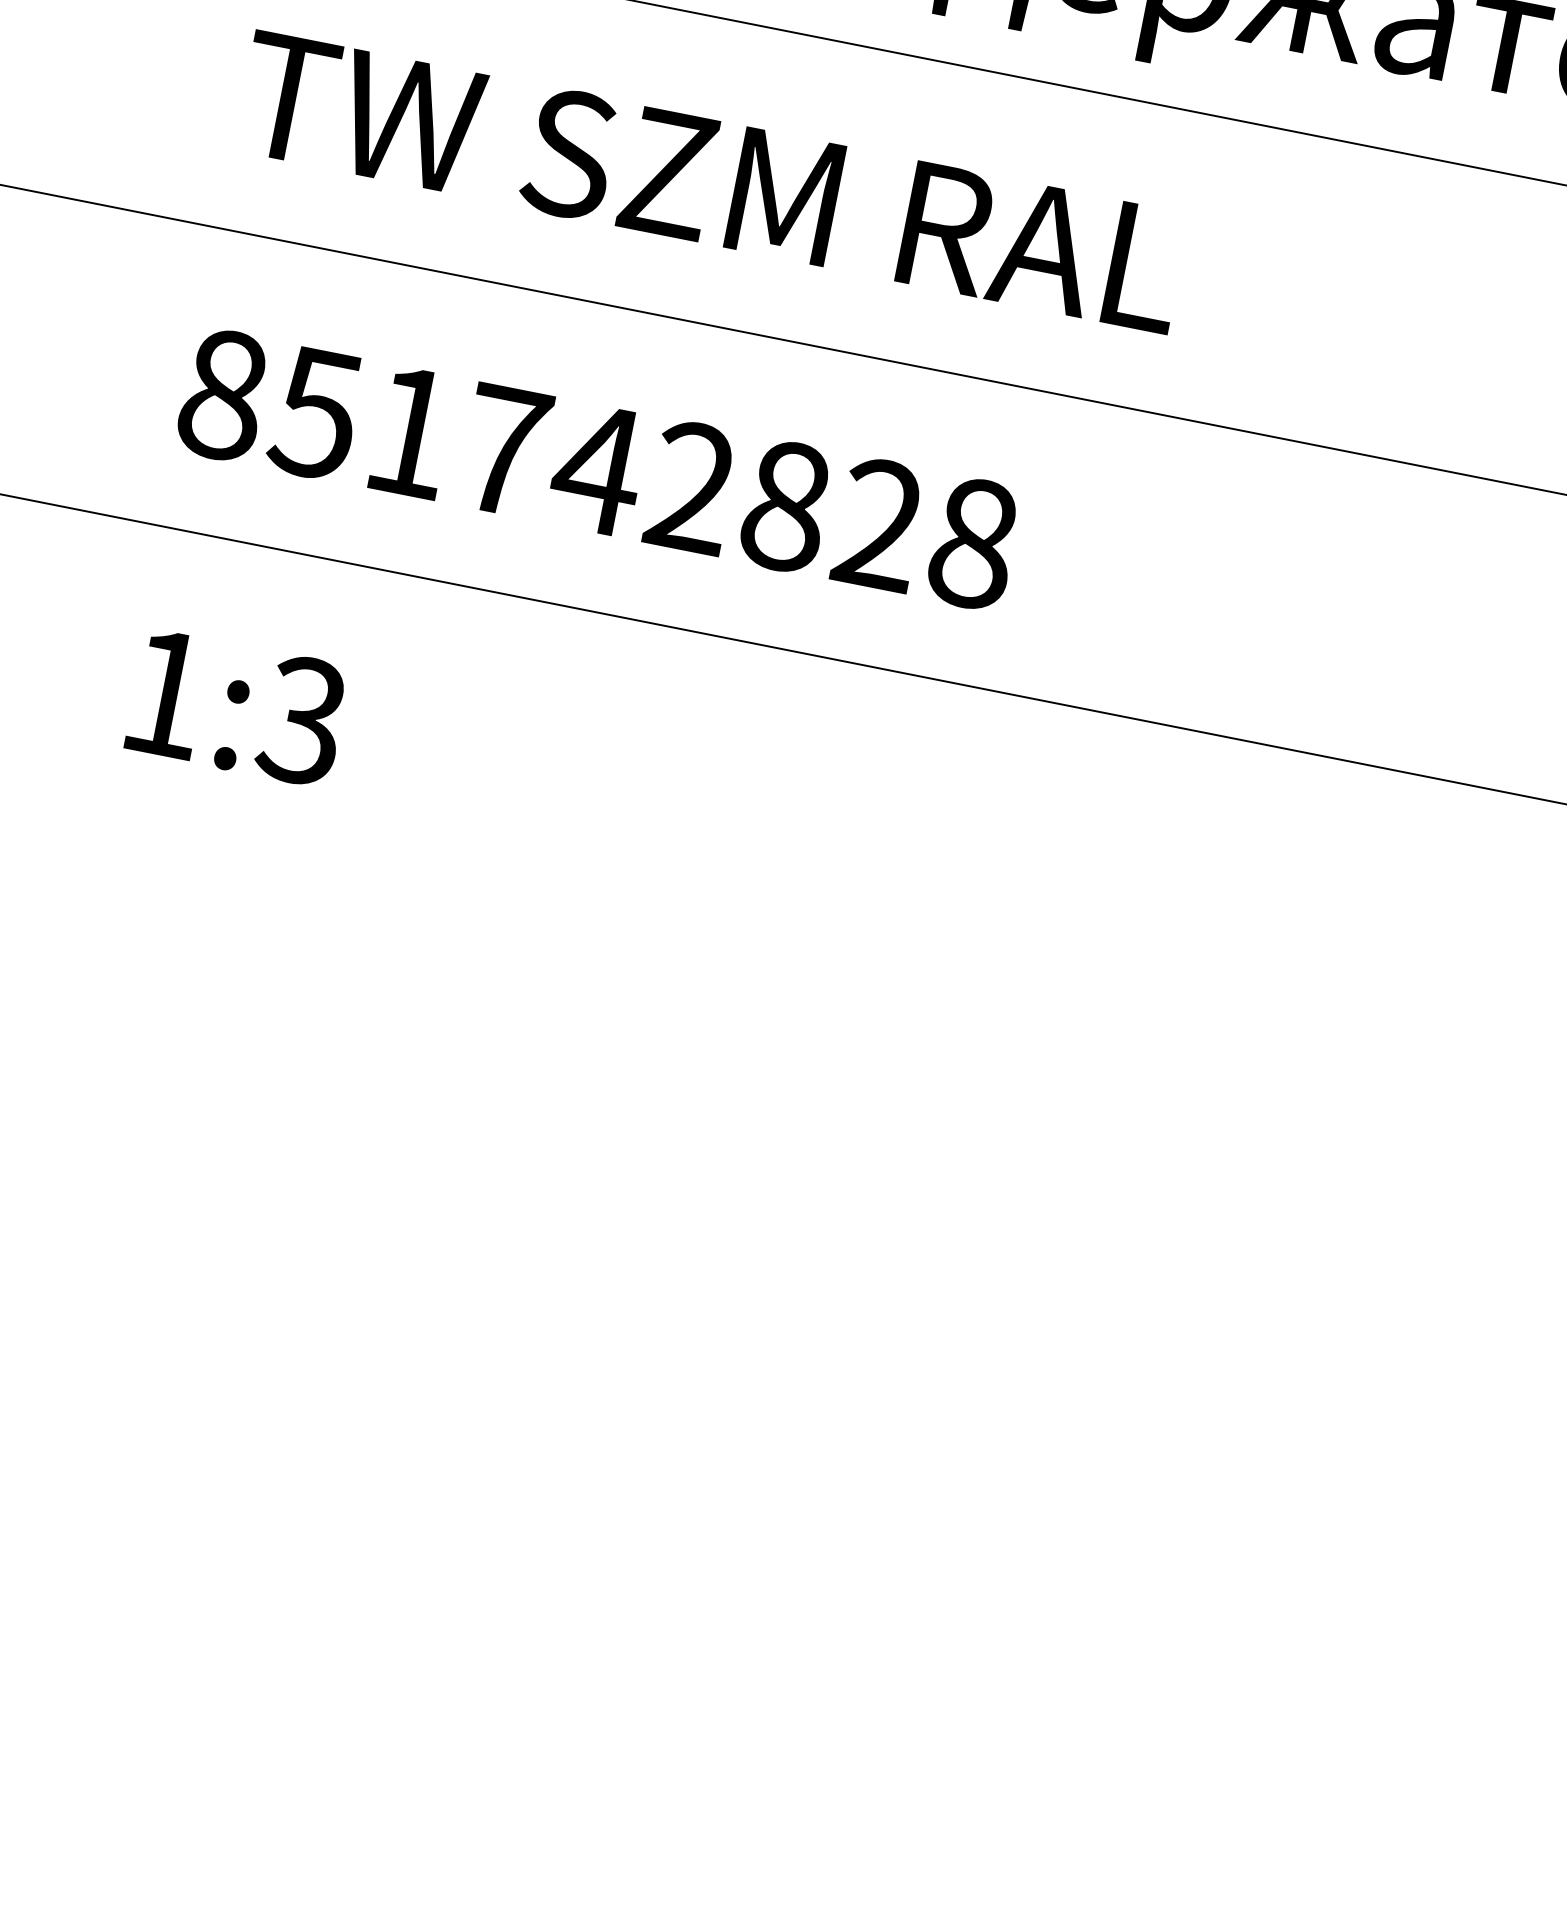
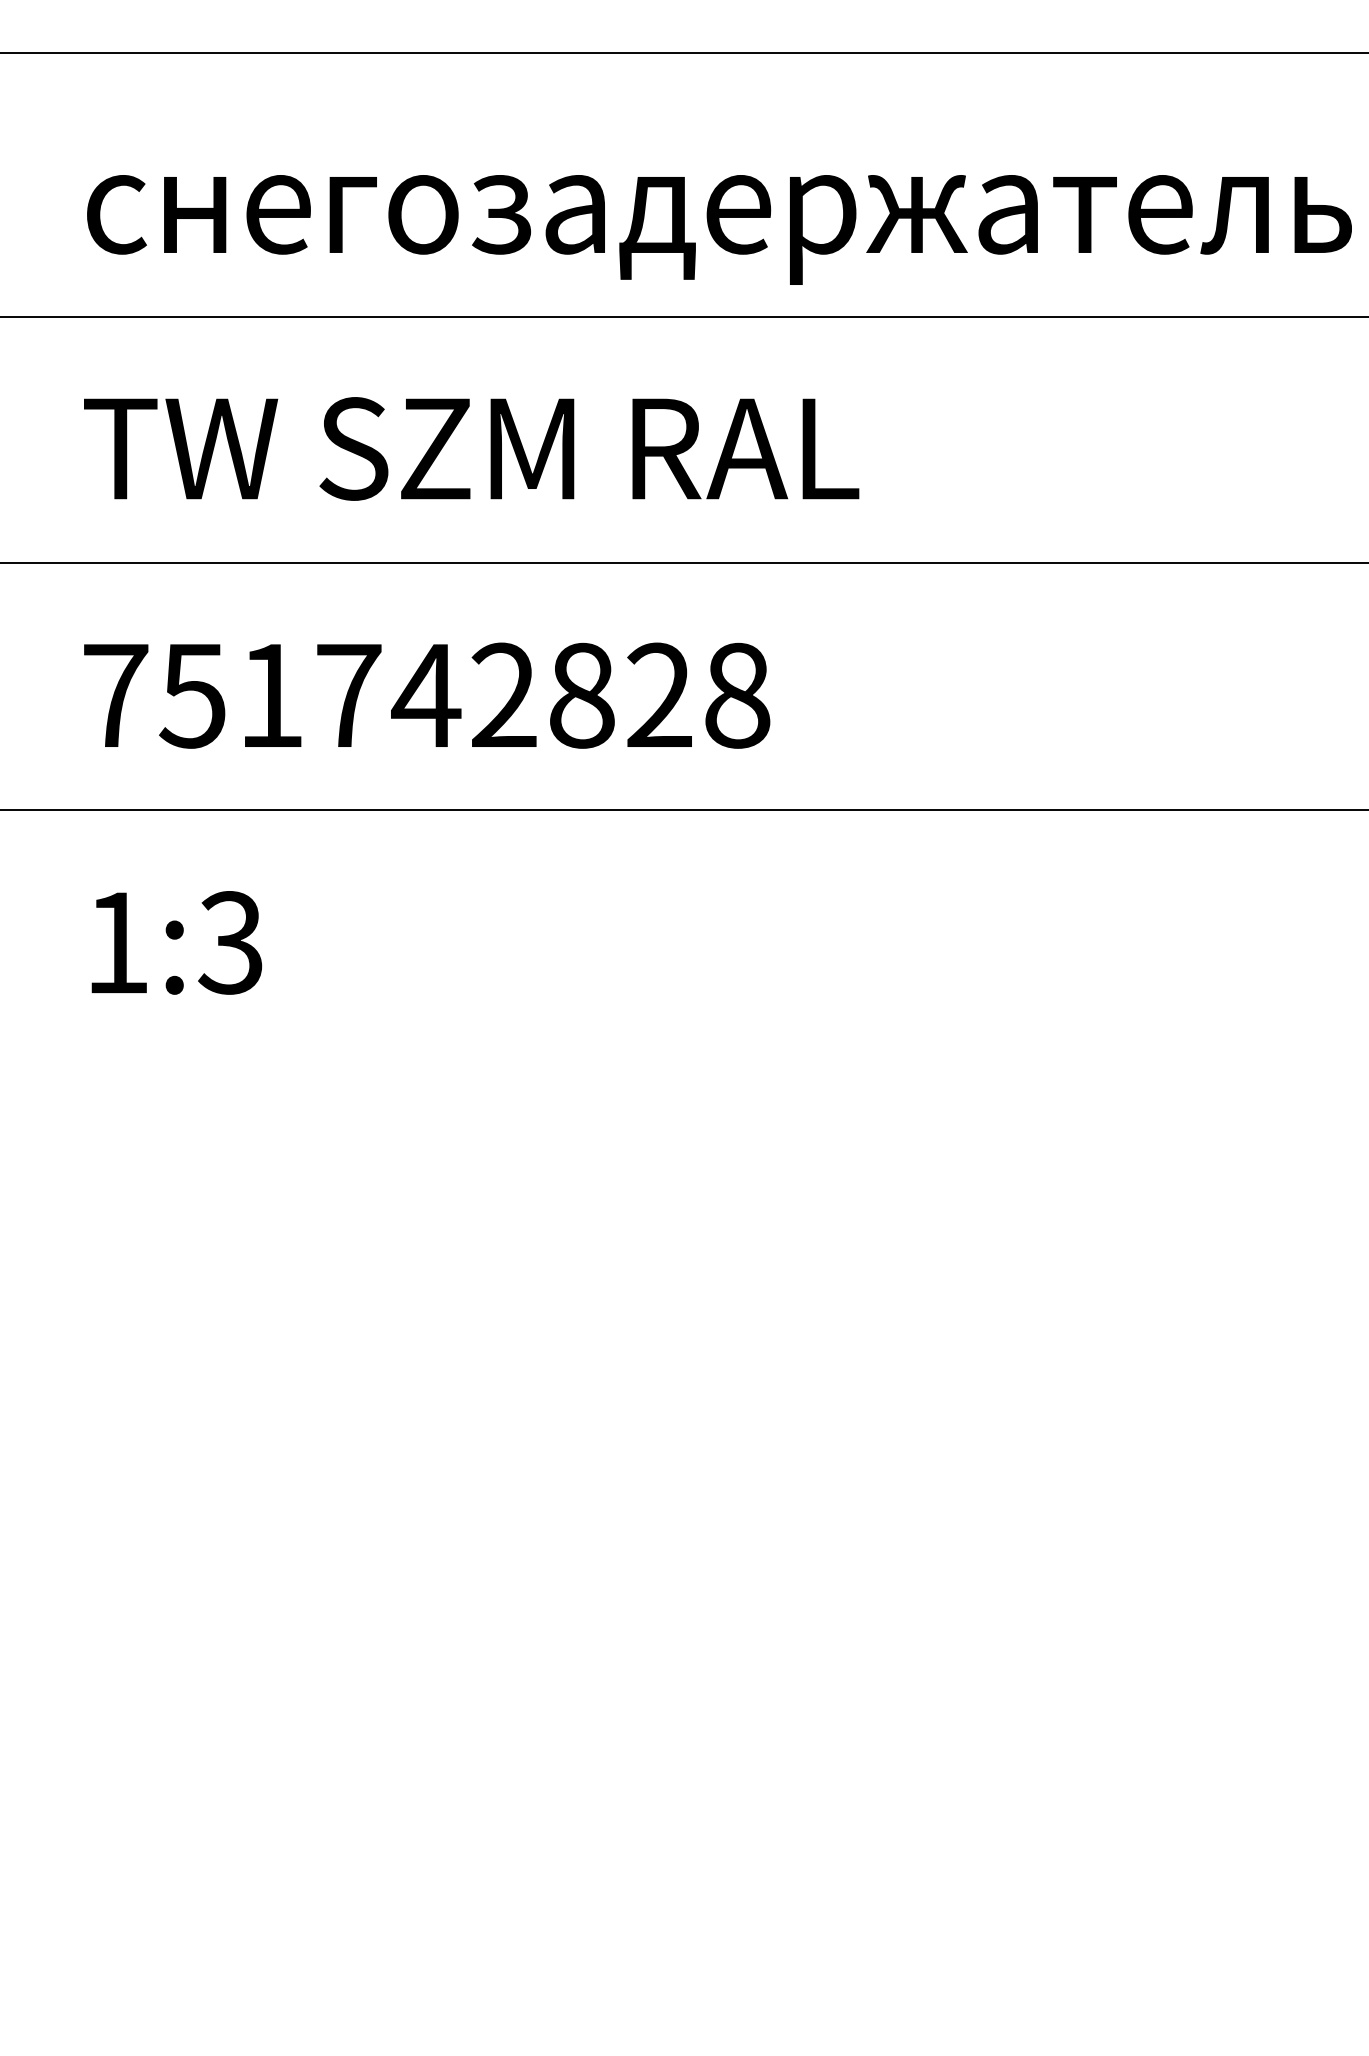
text: (222, 394) -> (115, 695), 851742828 -> 751742828

